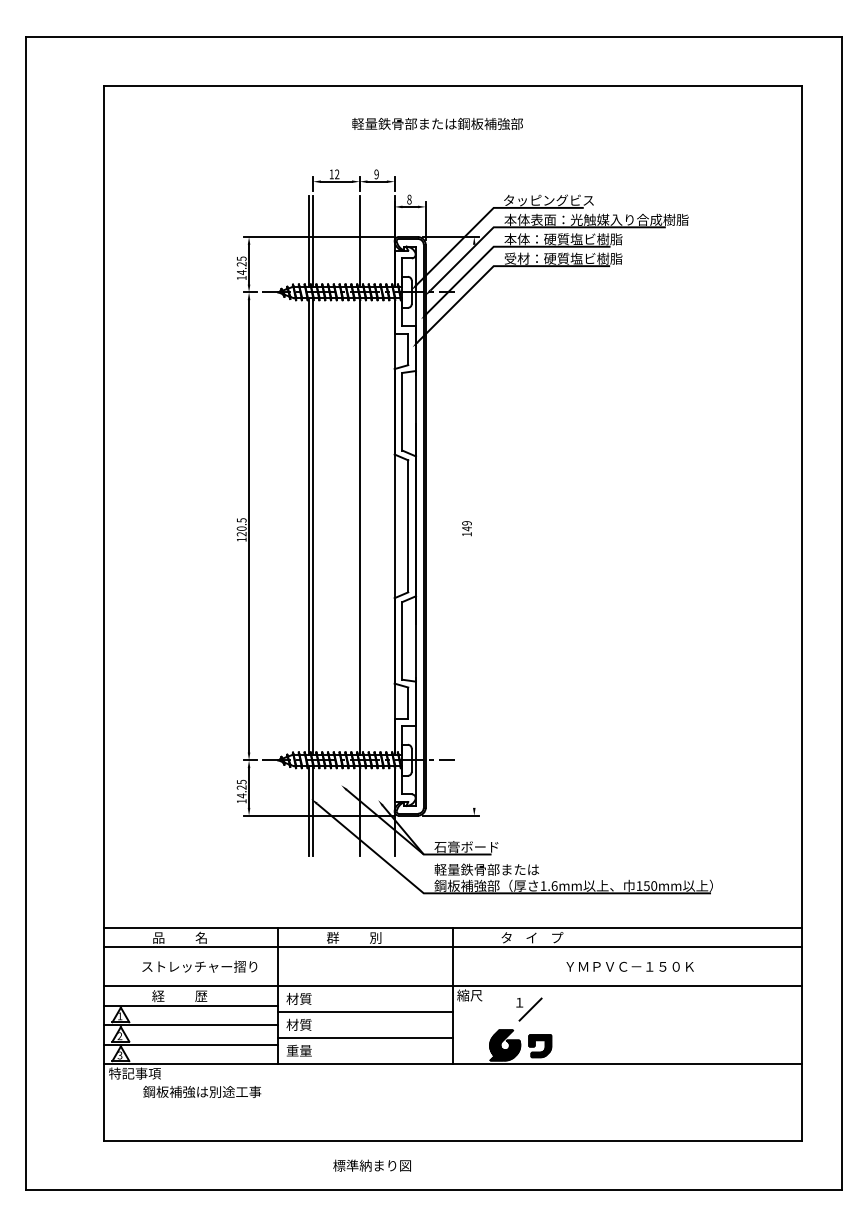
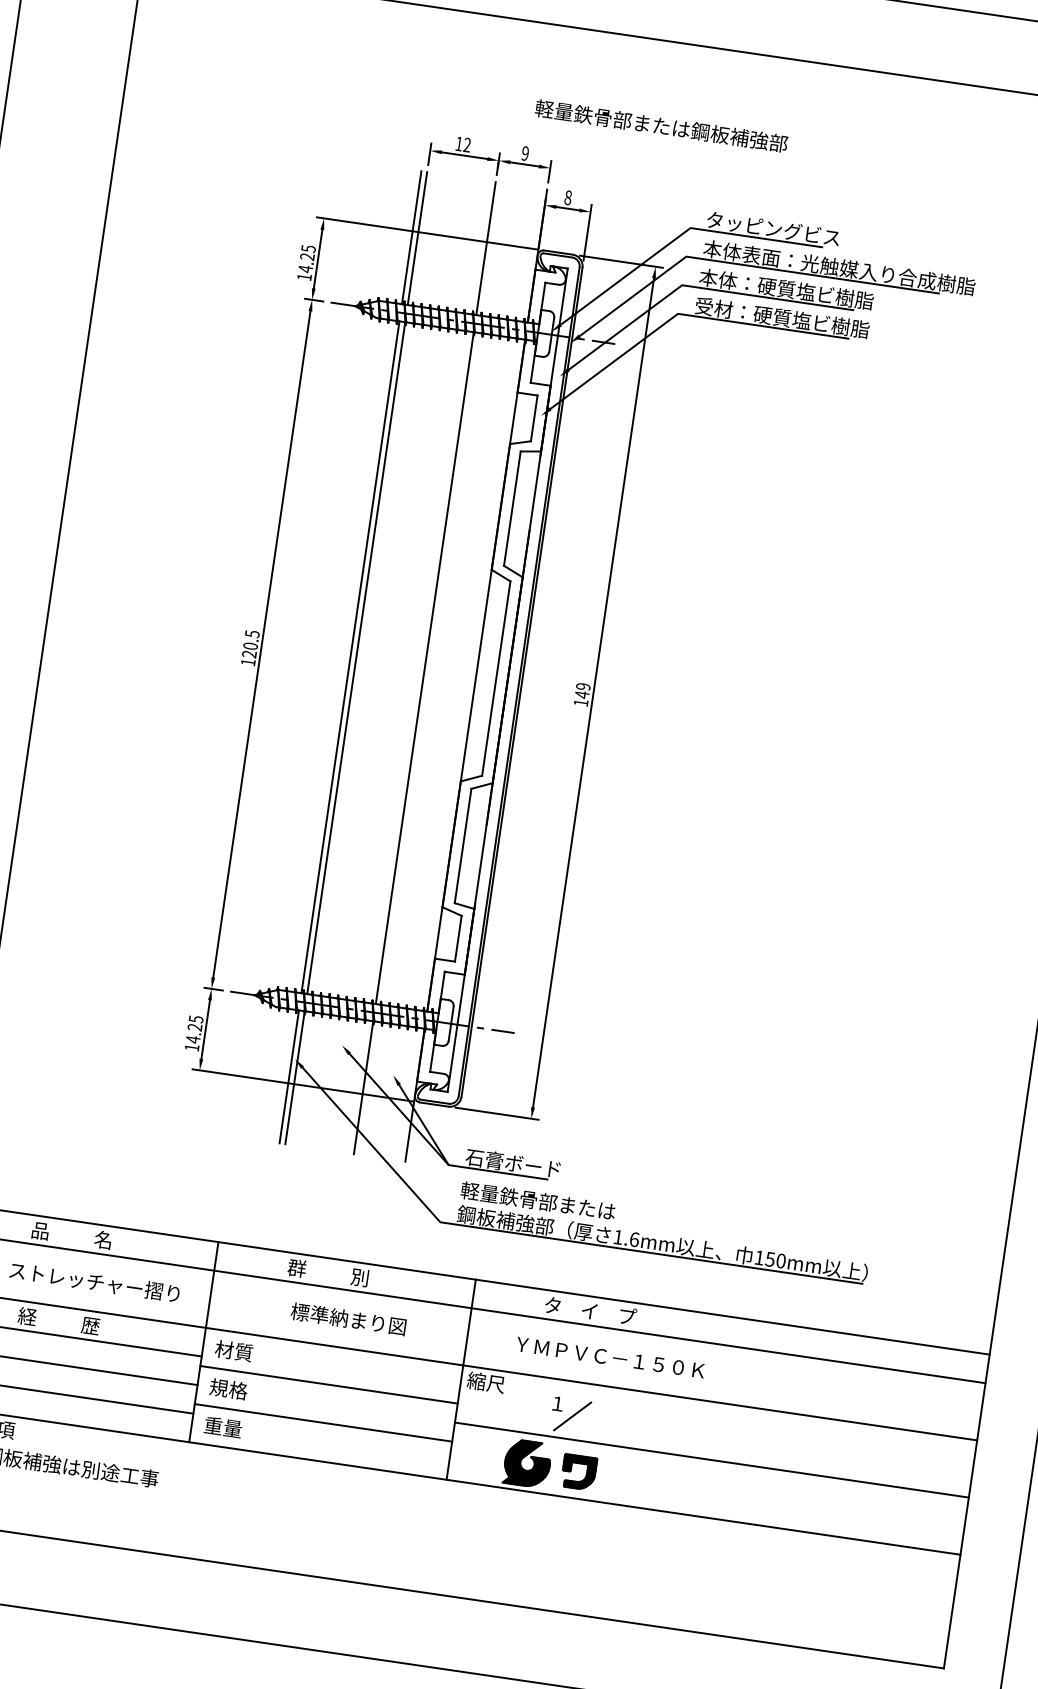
text: (437, 123) -> (661, 125), moved
line: (474, 525) -> (594, 691), added
text: (629, 966) -> (609, 1356), moved
text: (298, 1024) -> (227, 1388), 材質 -> 規格
line: (626, 1025) -> (710, 1460), added
text: (371, 1165) -> (347, 1318), moved

